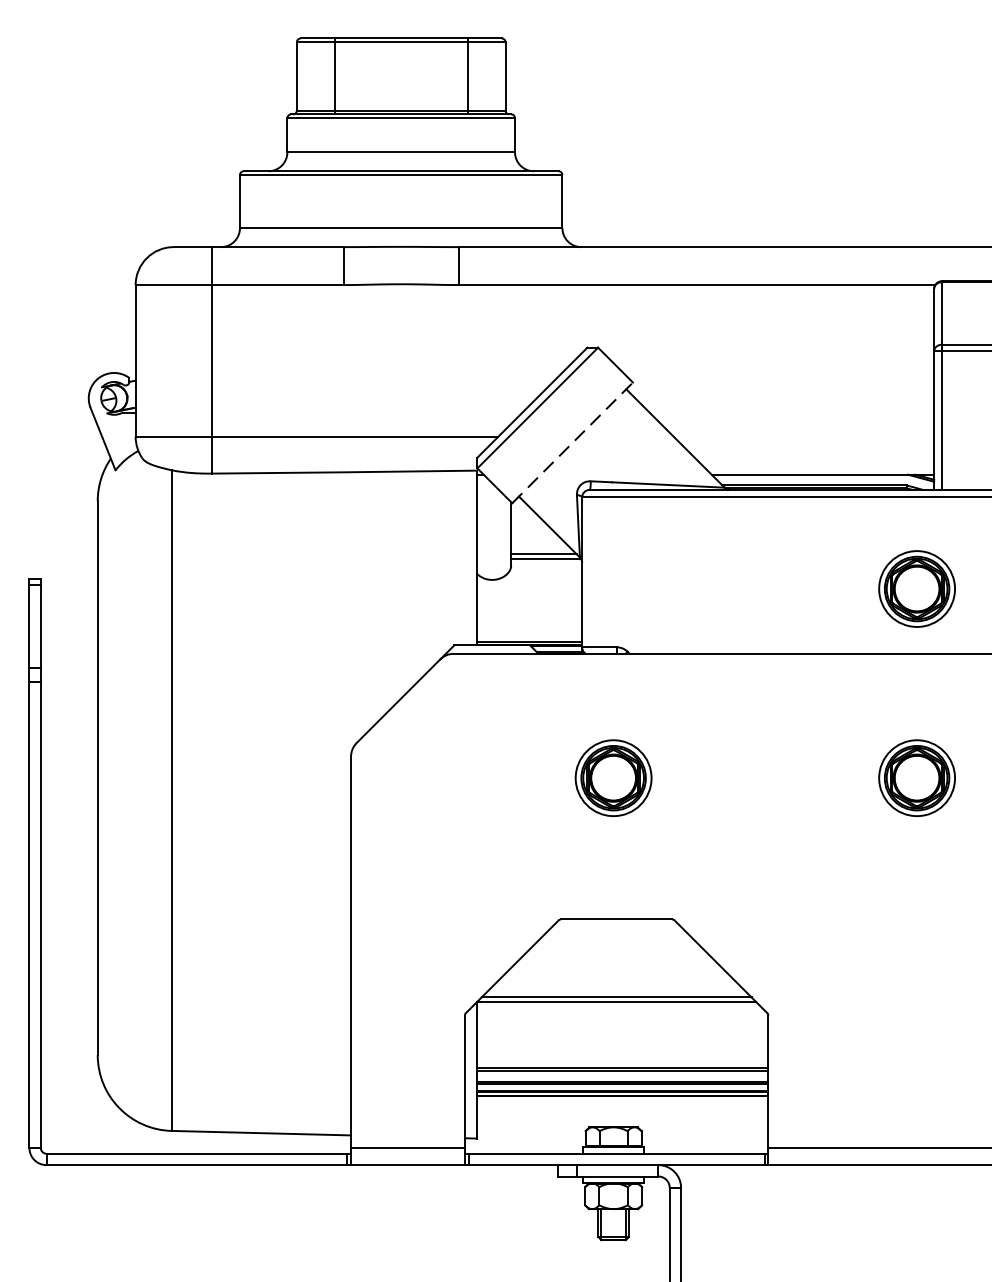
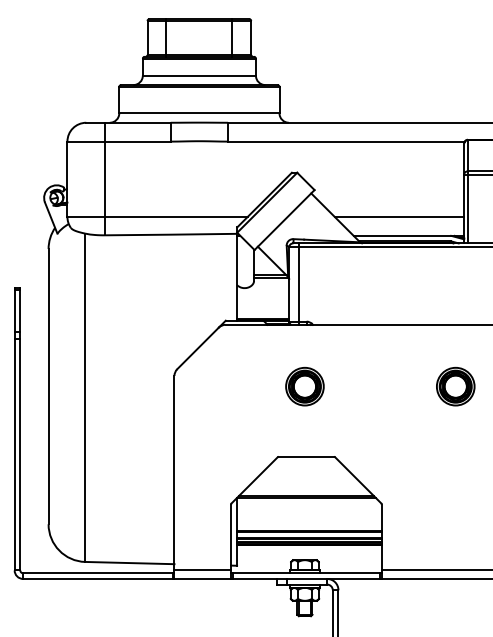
line: (803, 437) -> (399, 217), added
line: (572, 441) -> (284, 219), dashed -> solid
line: (600, 570) -> (298, 283), added
part: (916, 588) -> (455, 292), removed

